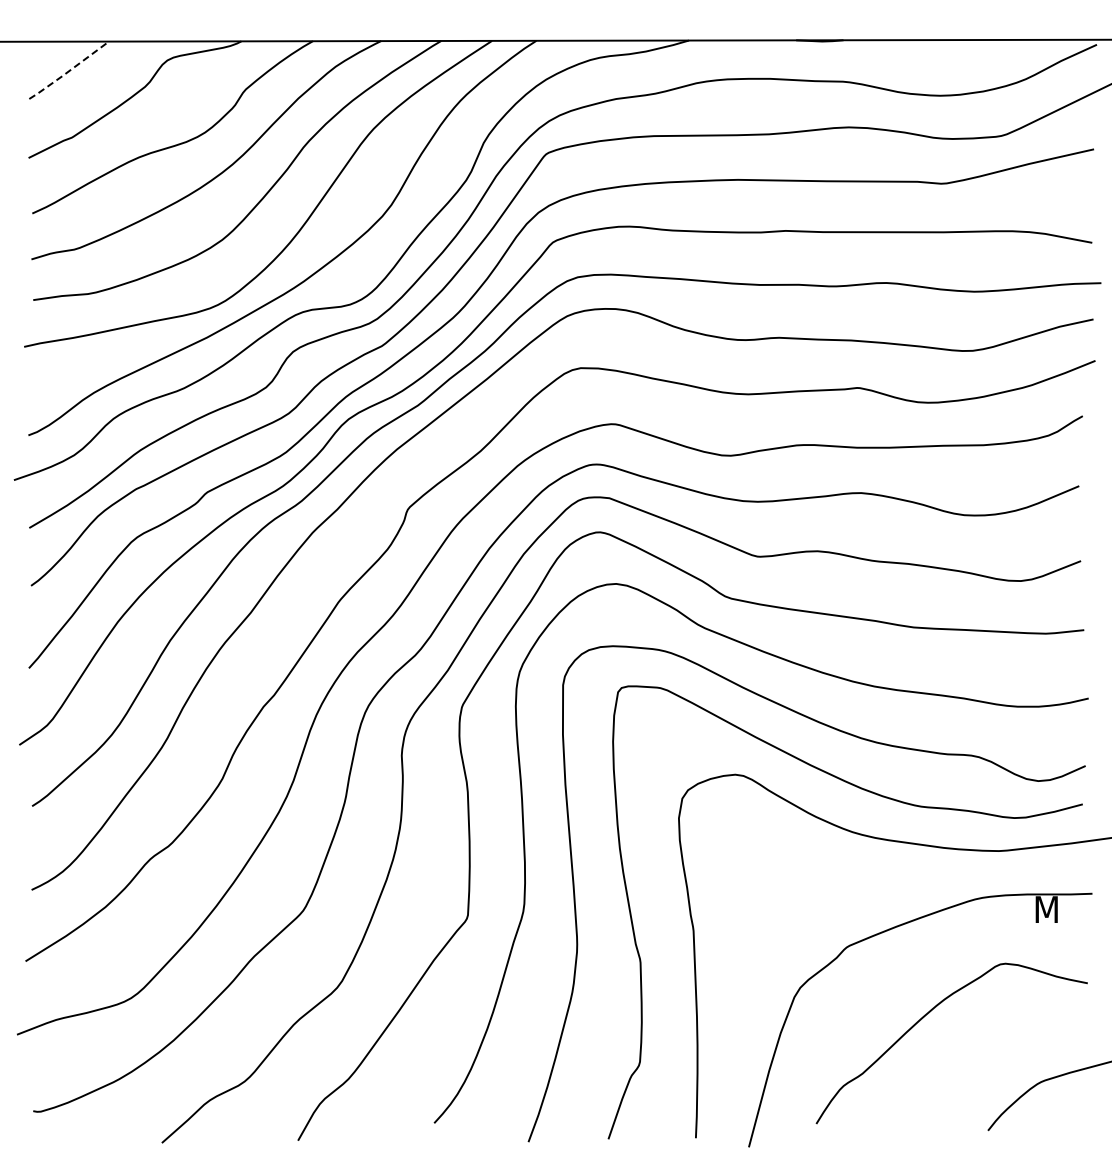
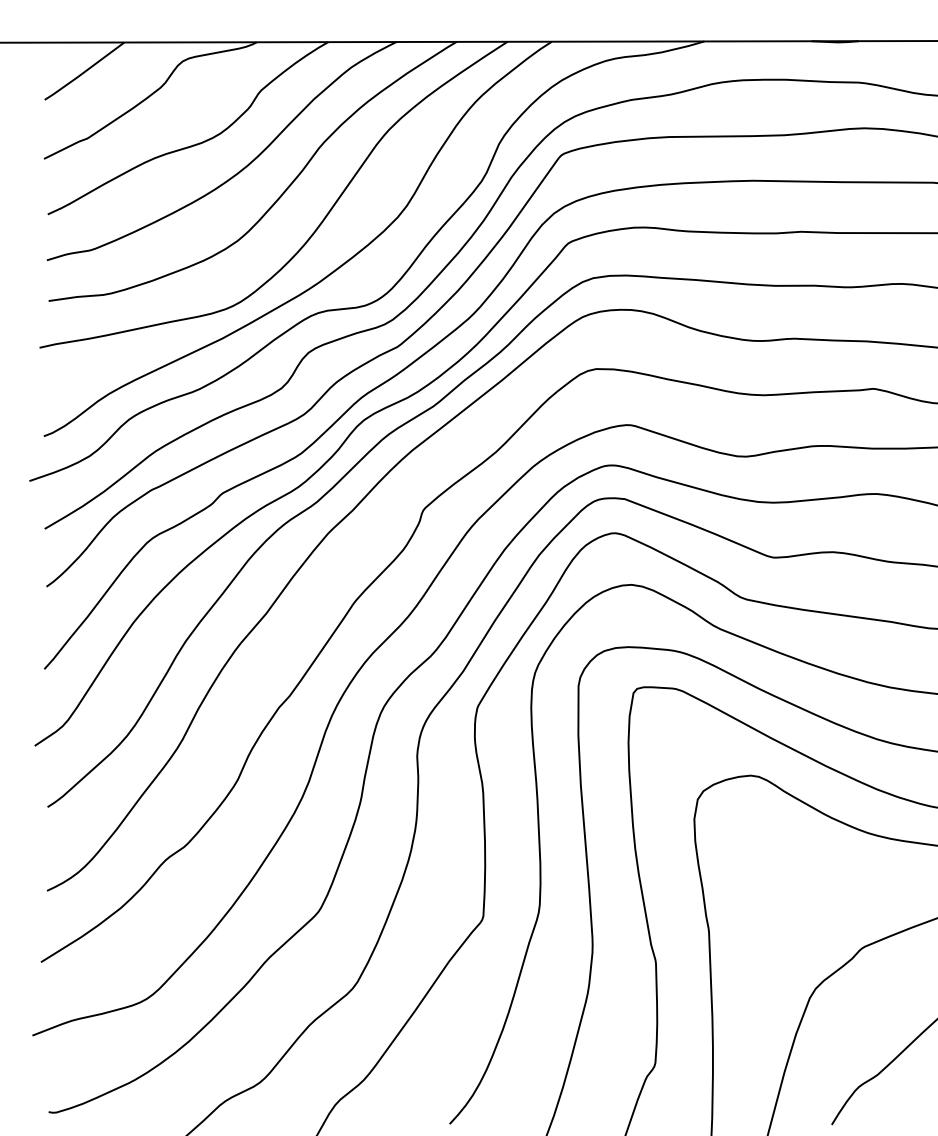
line: (69, 71) -> (84, 72), dashed -> solid

